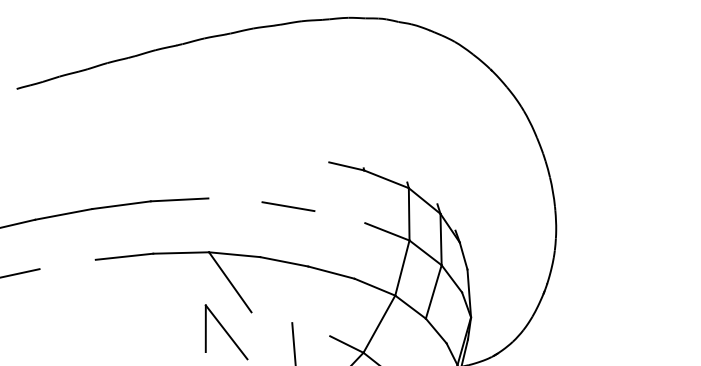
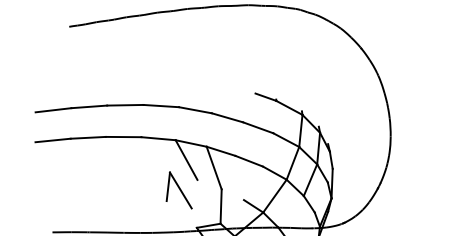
line: (235, 200) -> (195, 110), added
line: (340, 216) -> (258, 127), added
line: (66, 264) -> (87, 137), added
line: (275, 289) -> (213, 167), added

